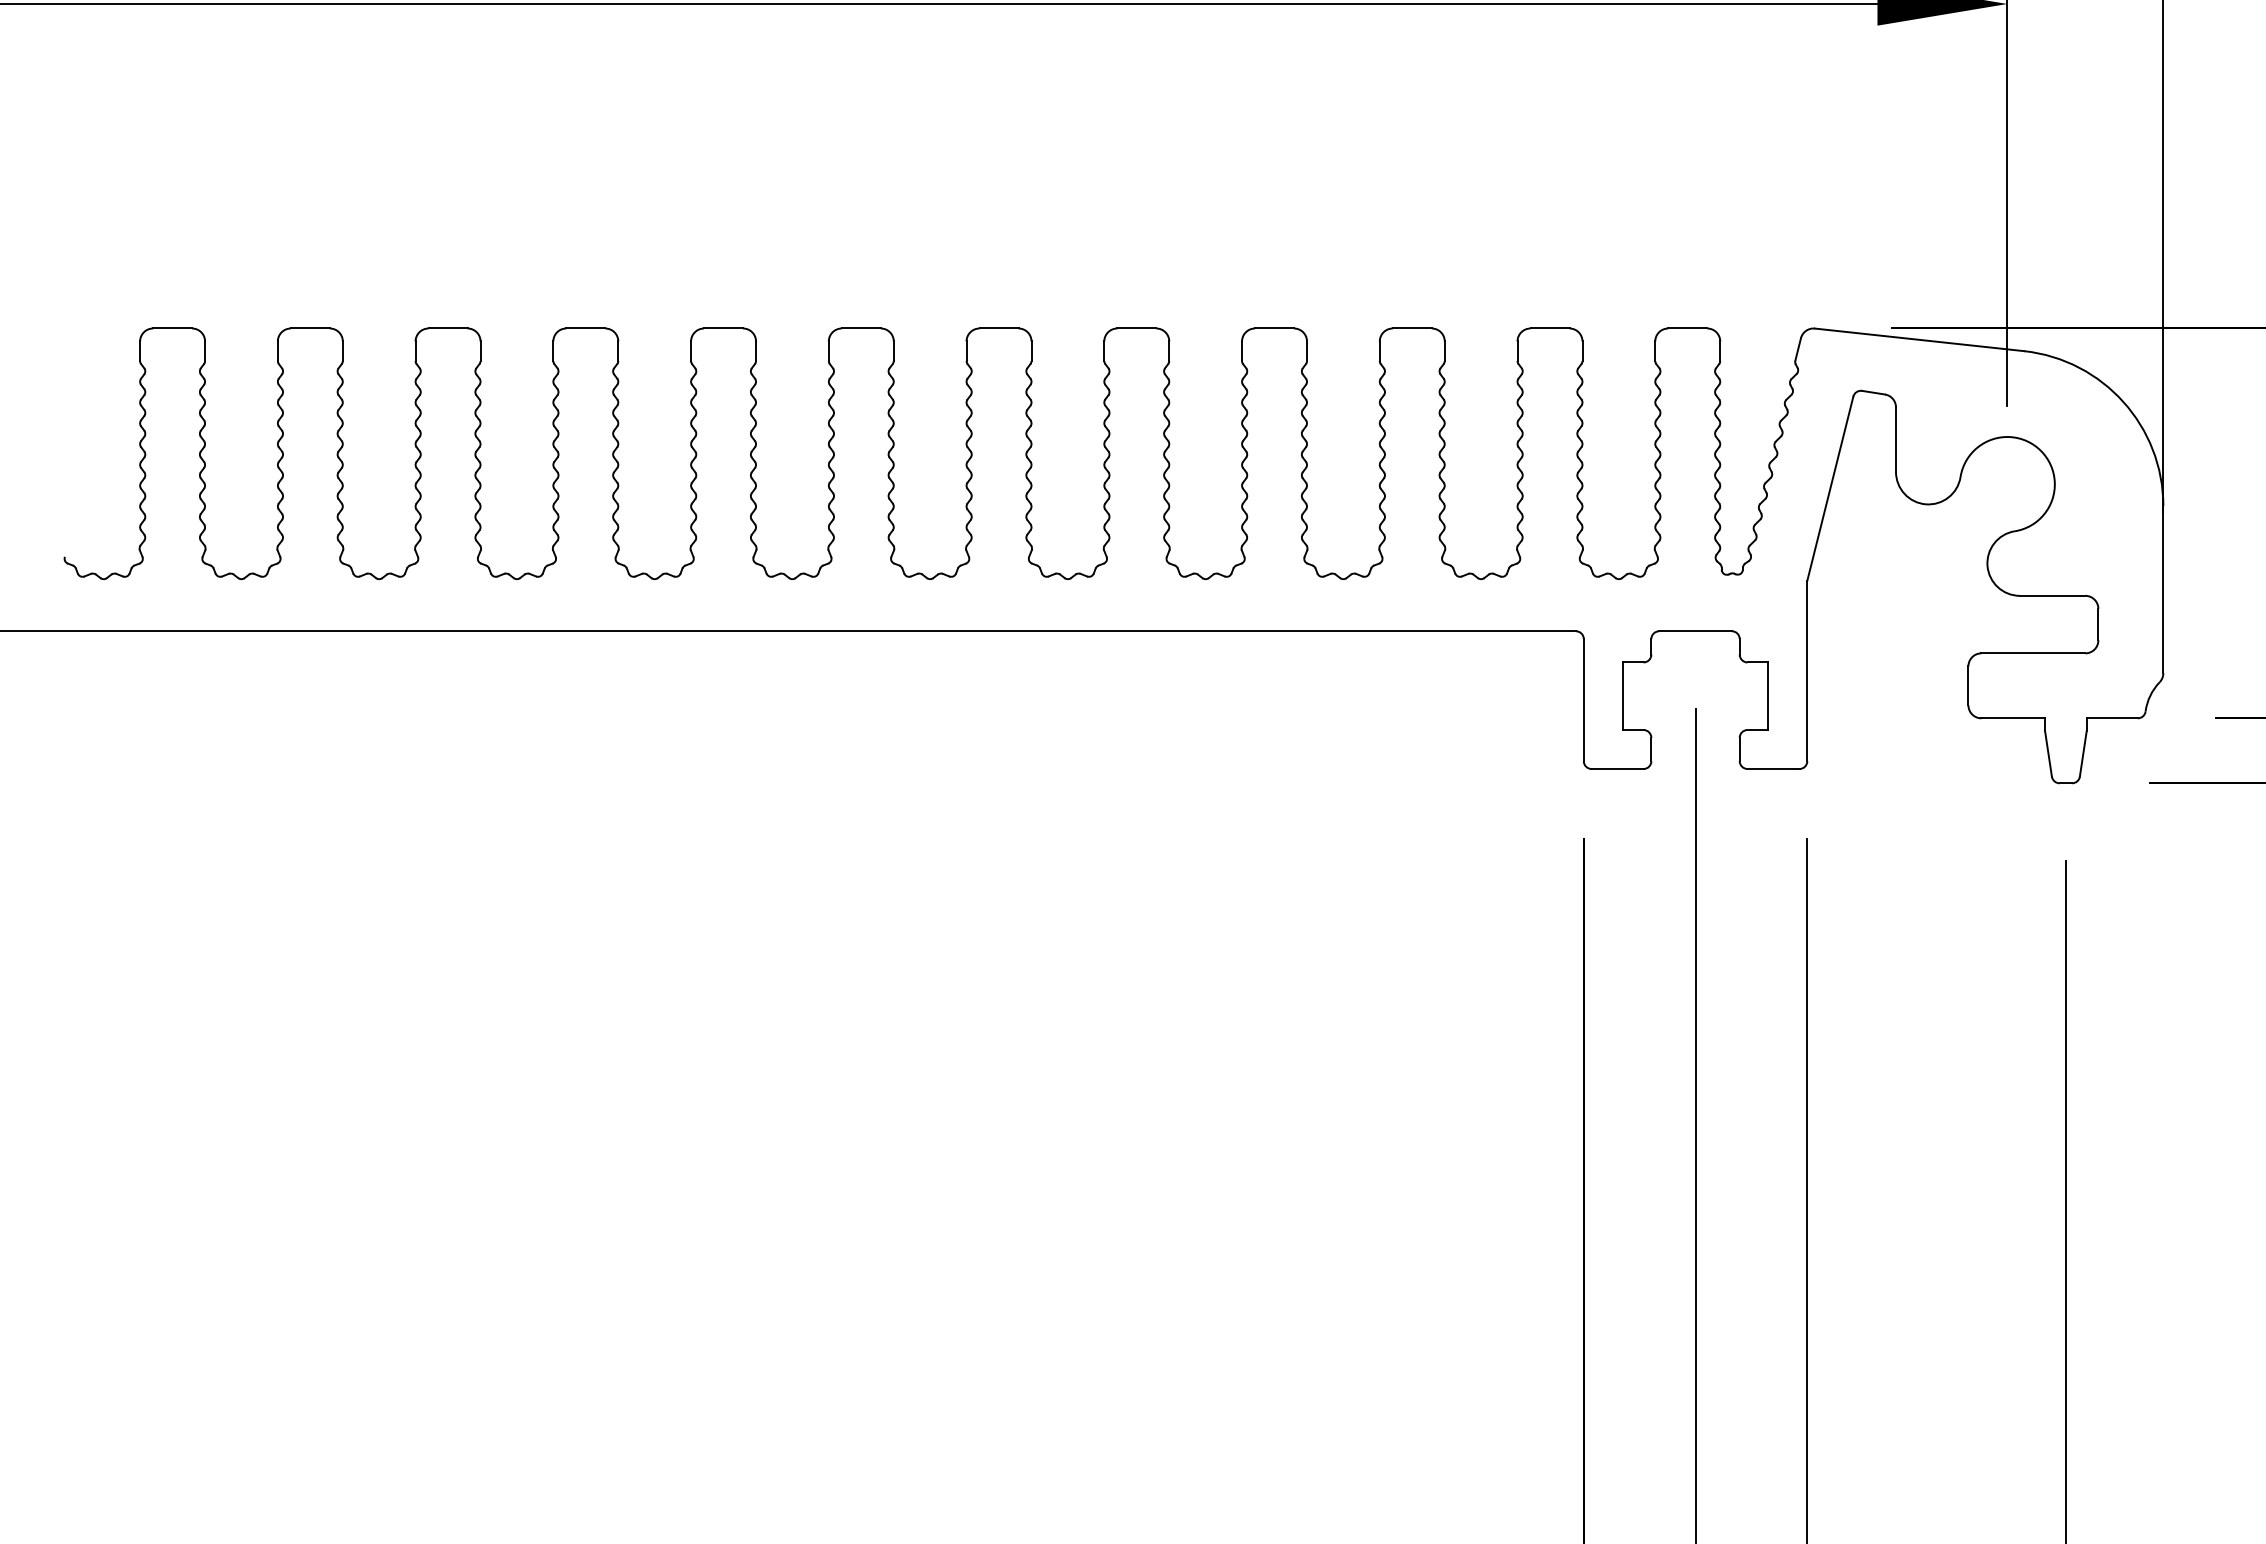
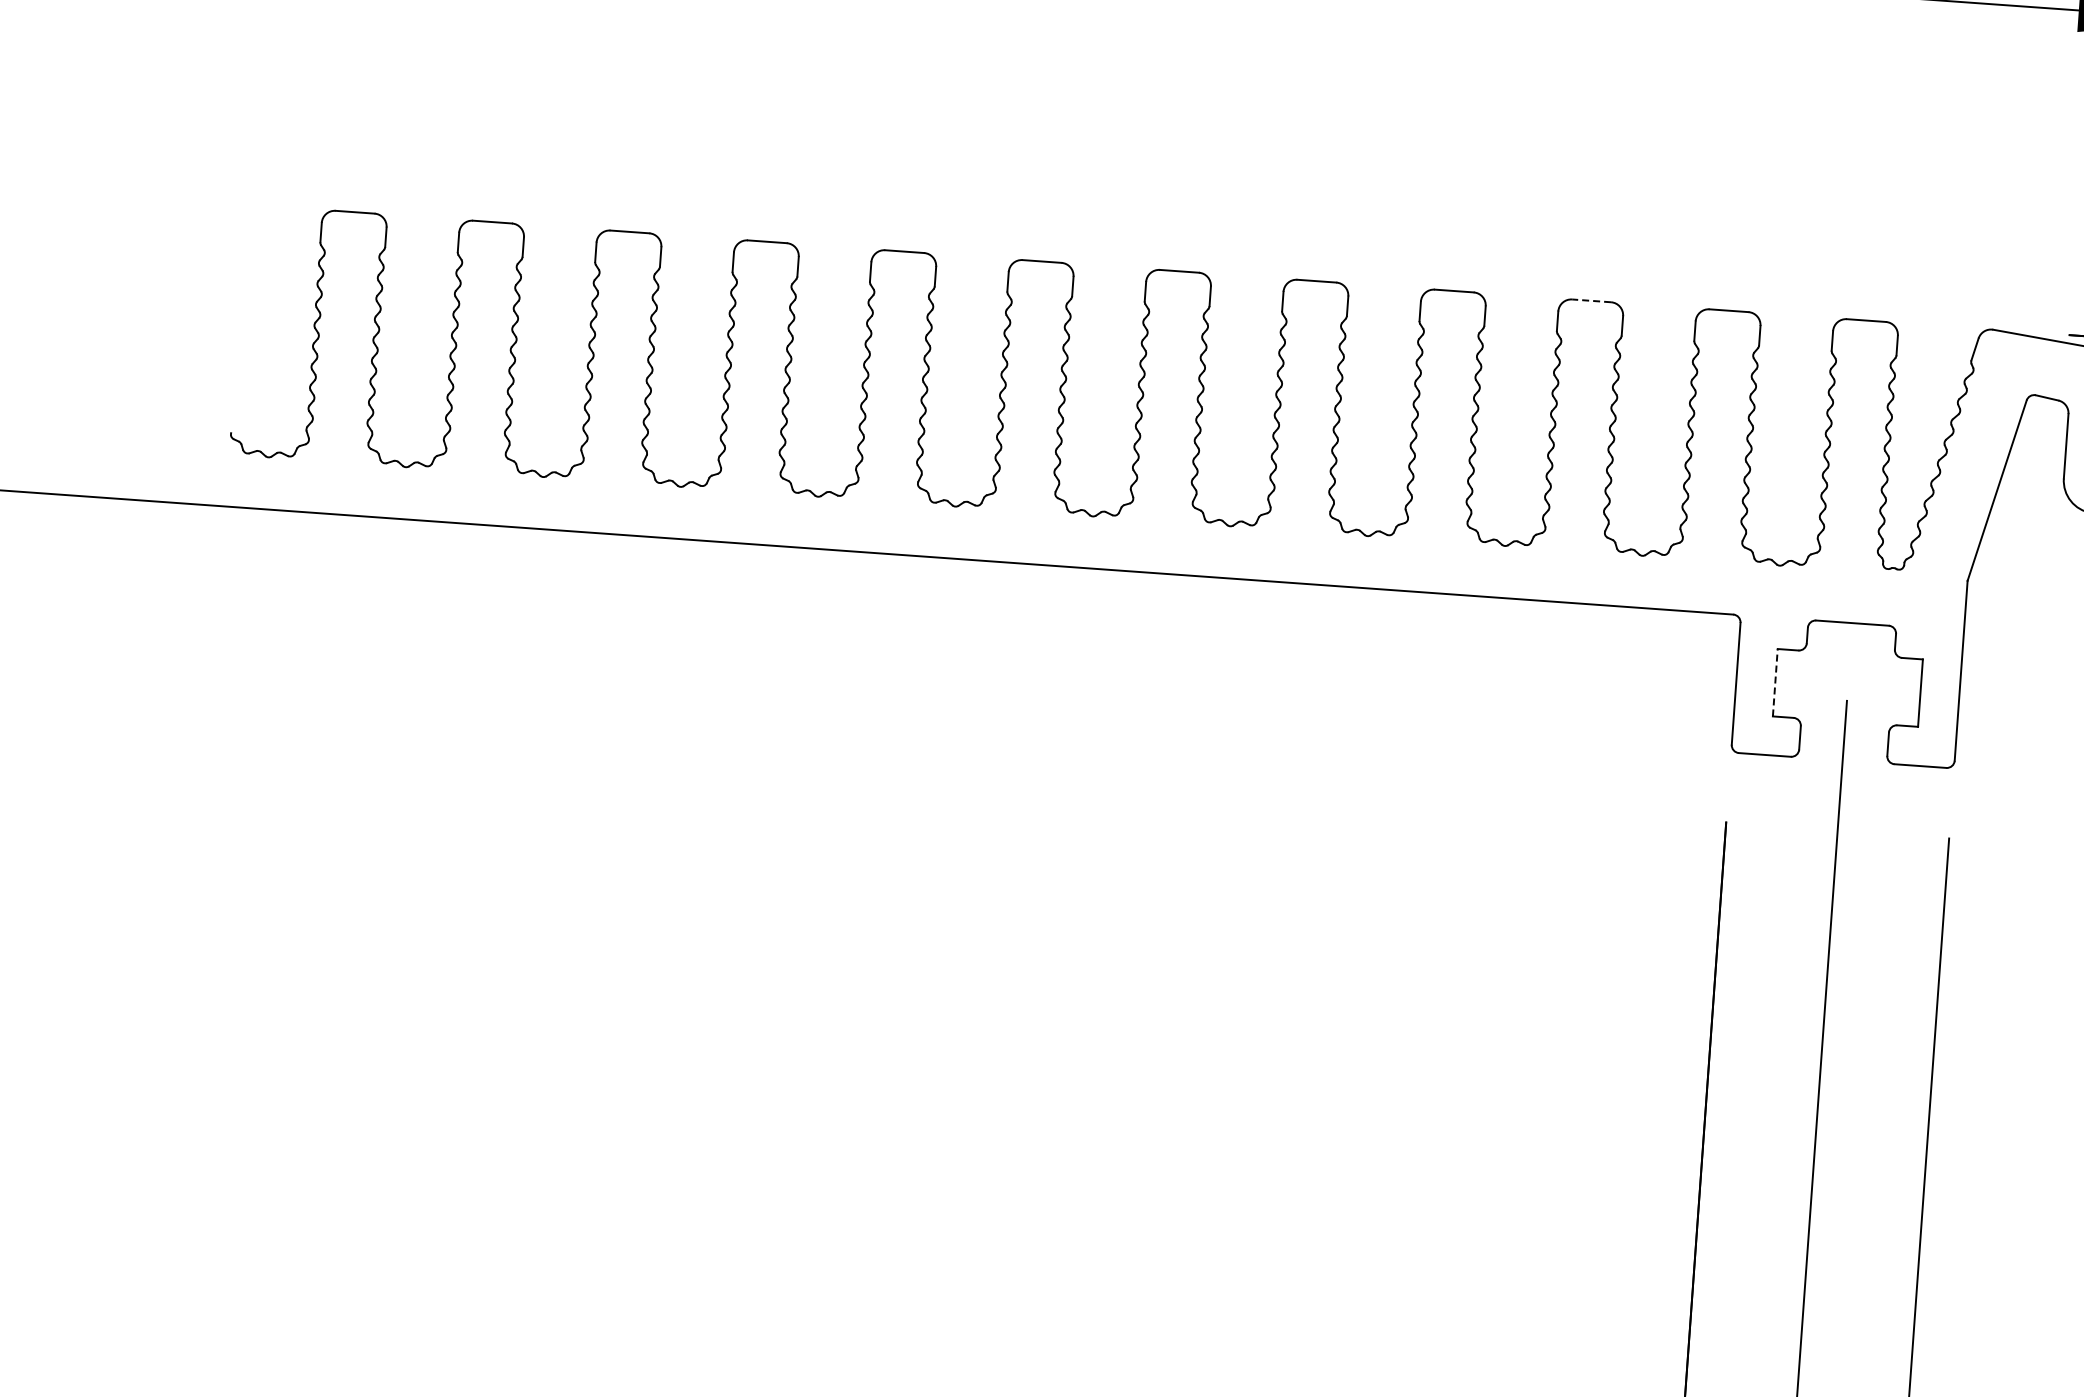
line: (1411, 328) -> (1590, 300), solid -> dashed
line: (1622, 696) -> (1775, 682), solid -> dashed

